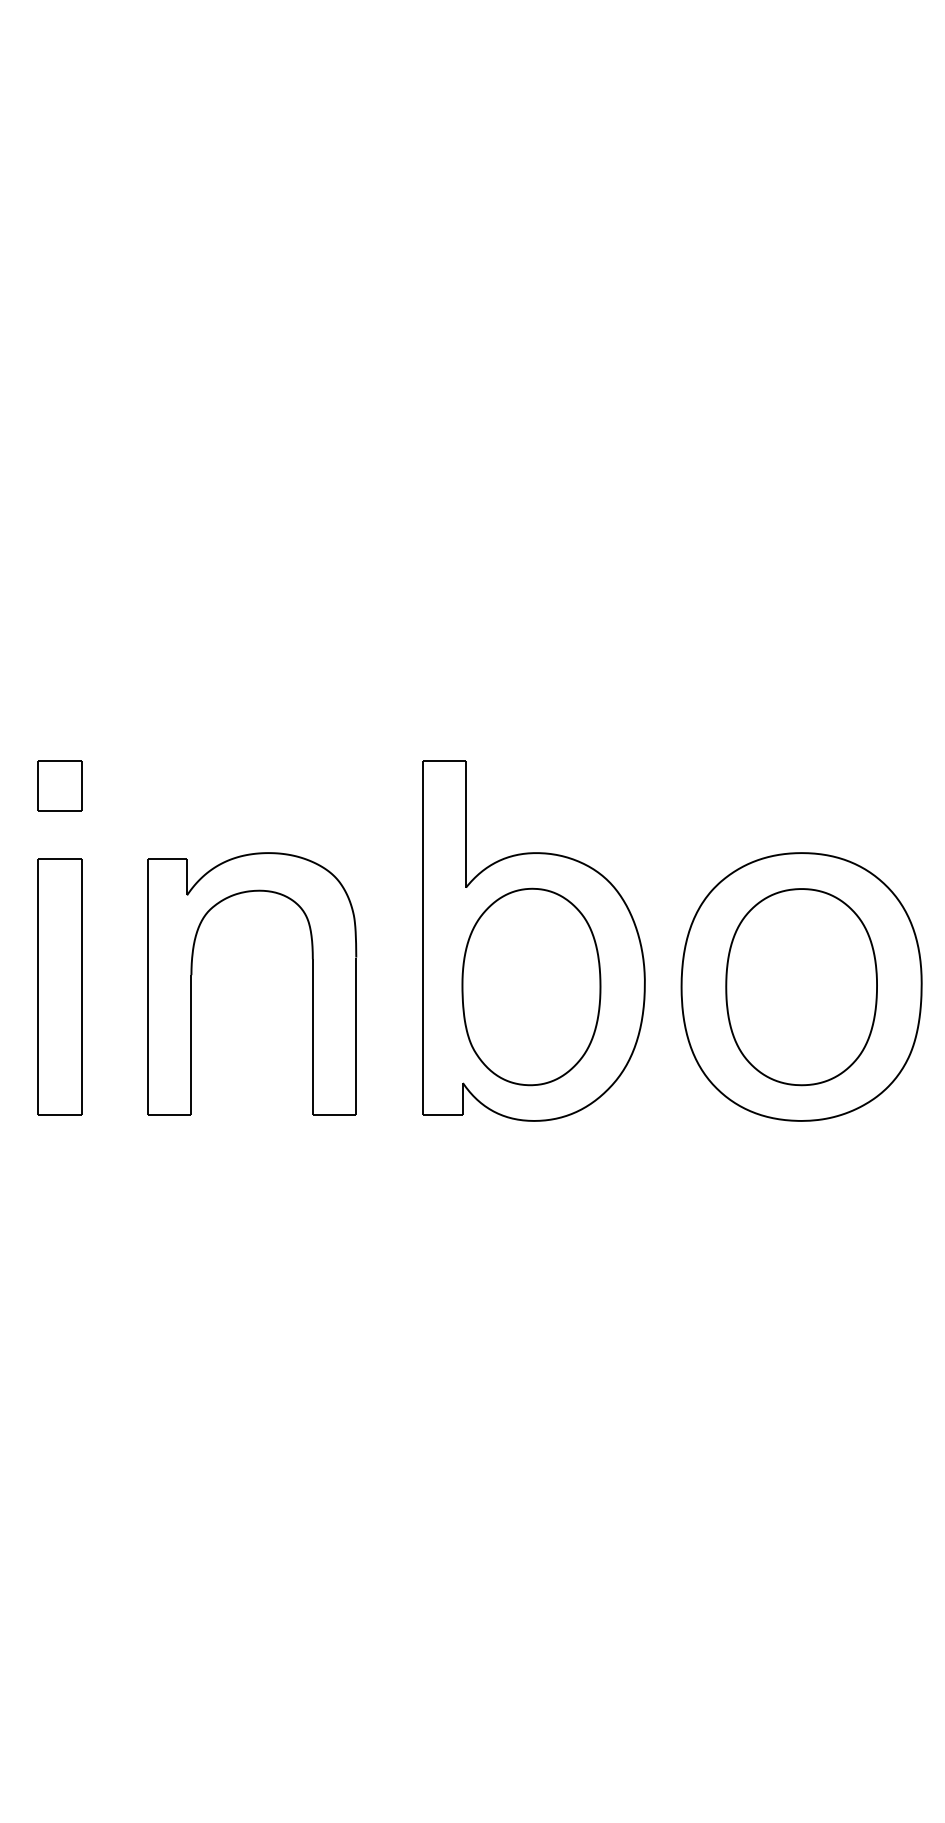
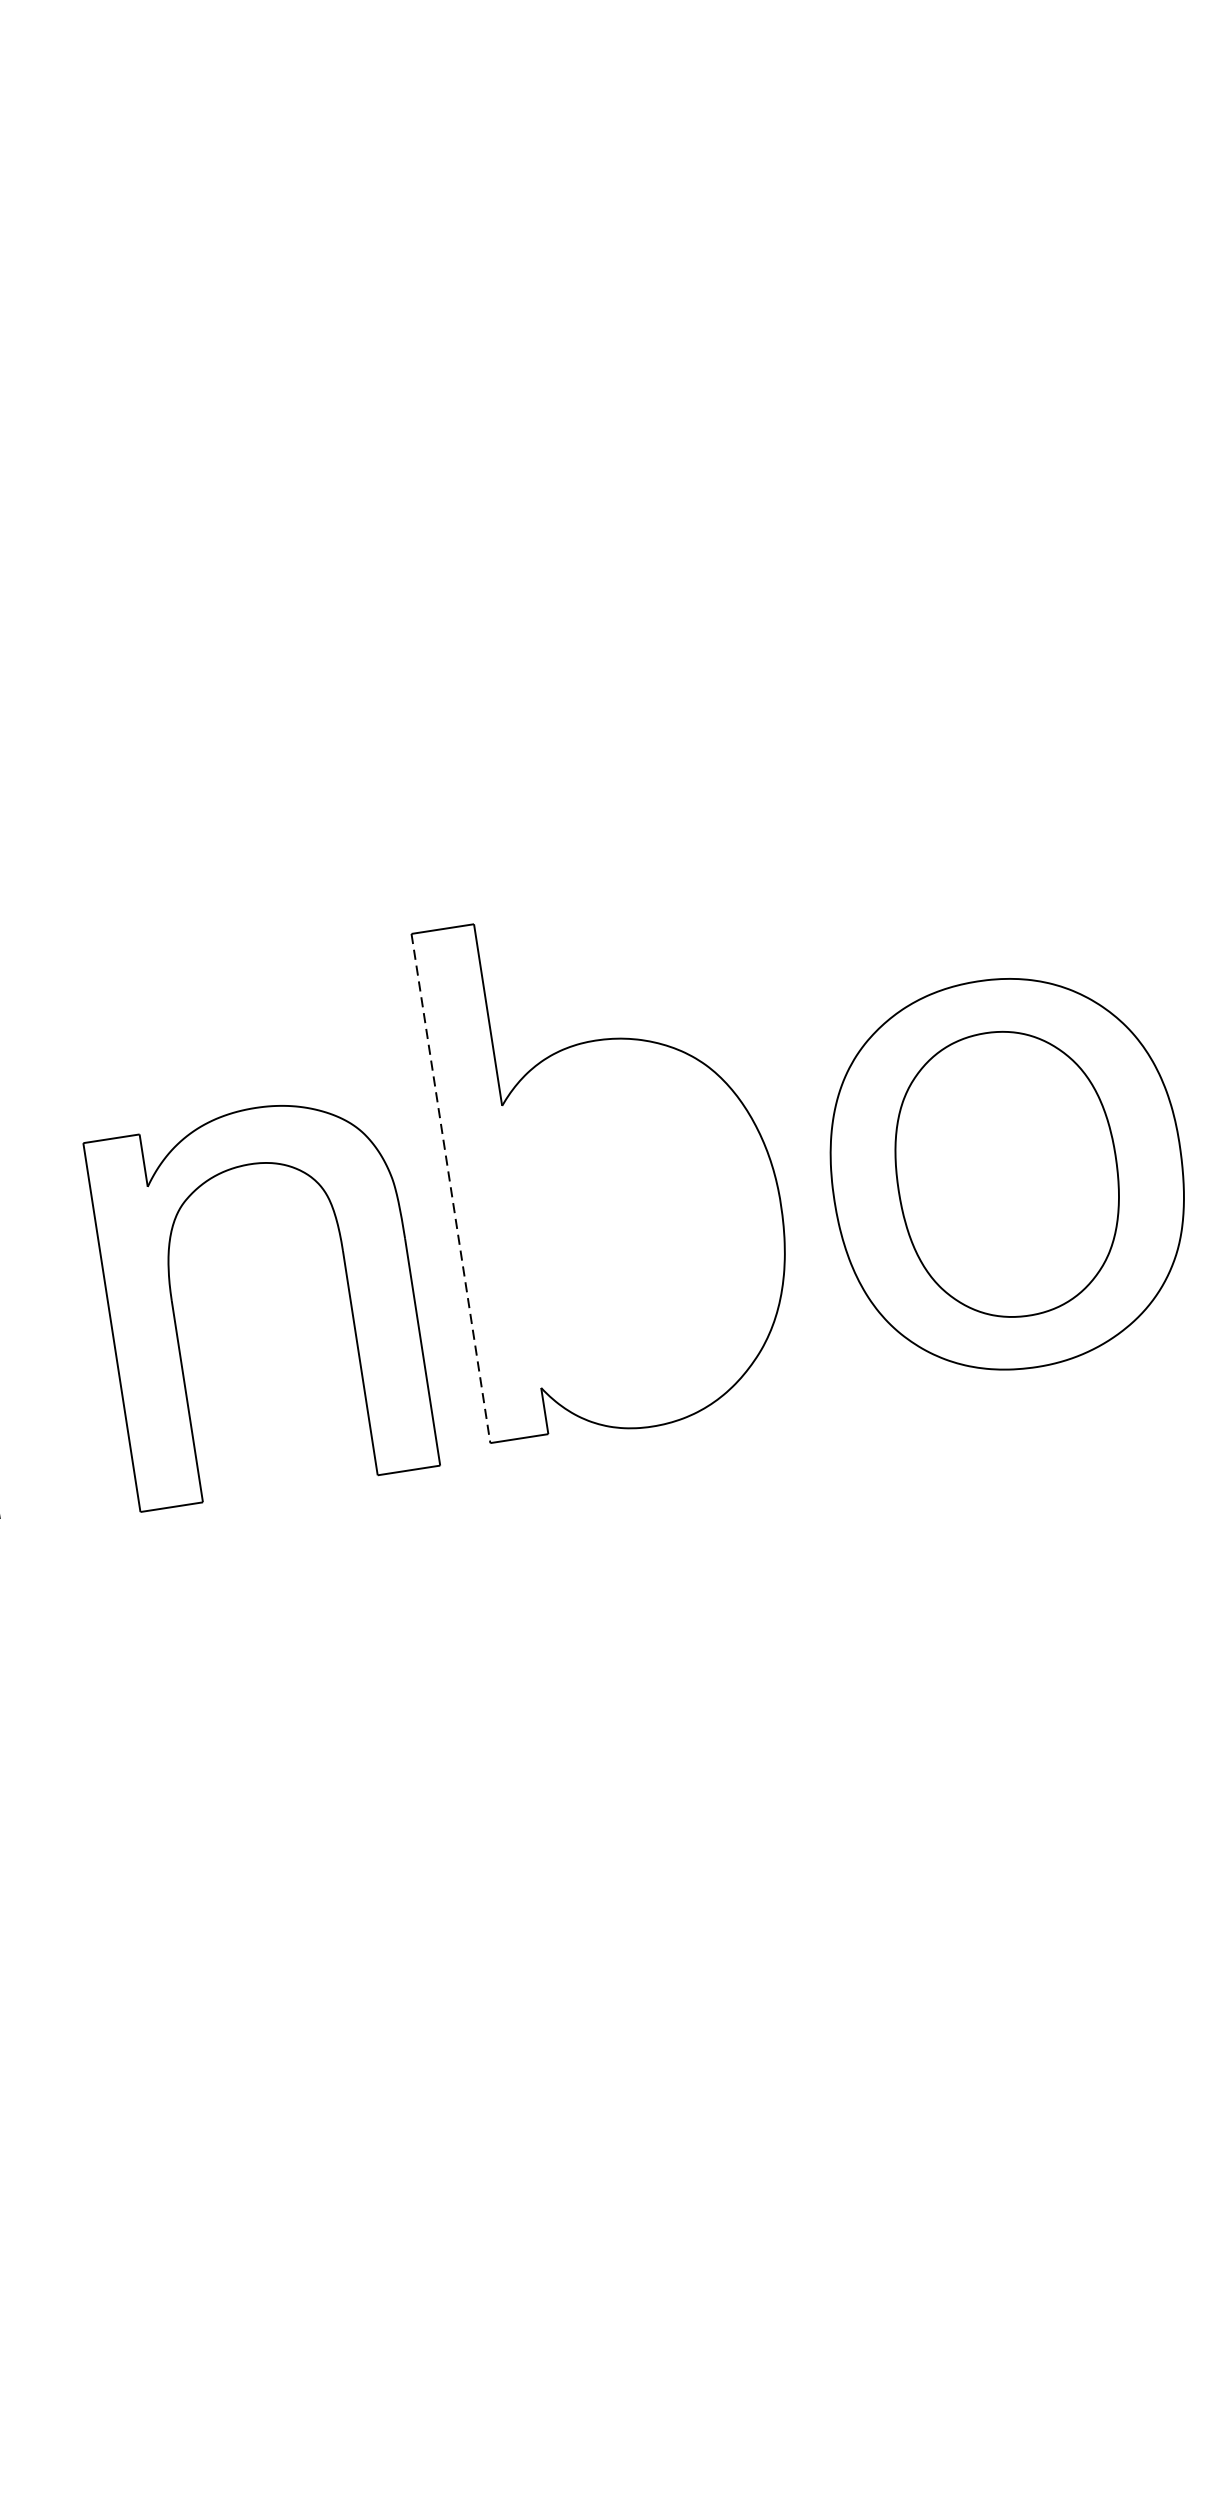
line: (422, 938) -> (450, 1188), solid -> dashed
part: (312, 983) -> (347, 1285), moved
part: (531, 986) -> (618, 1233), removed

